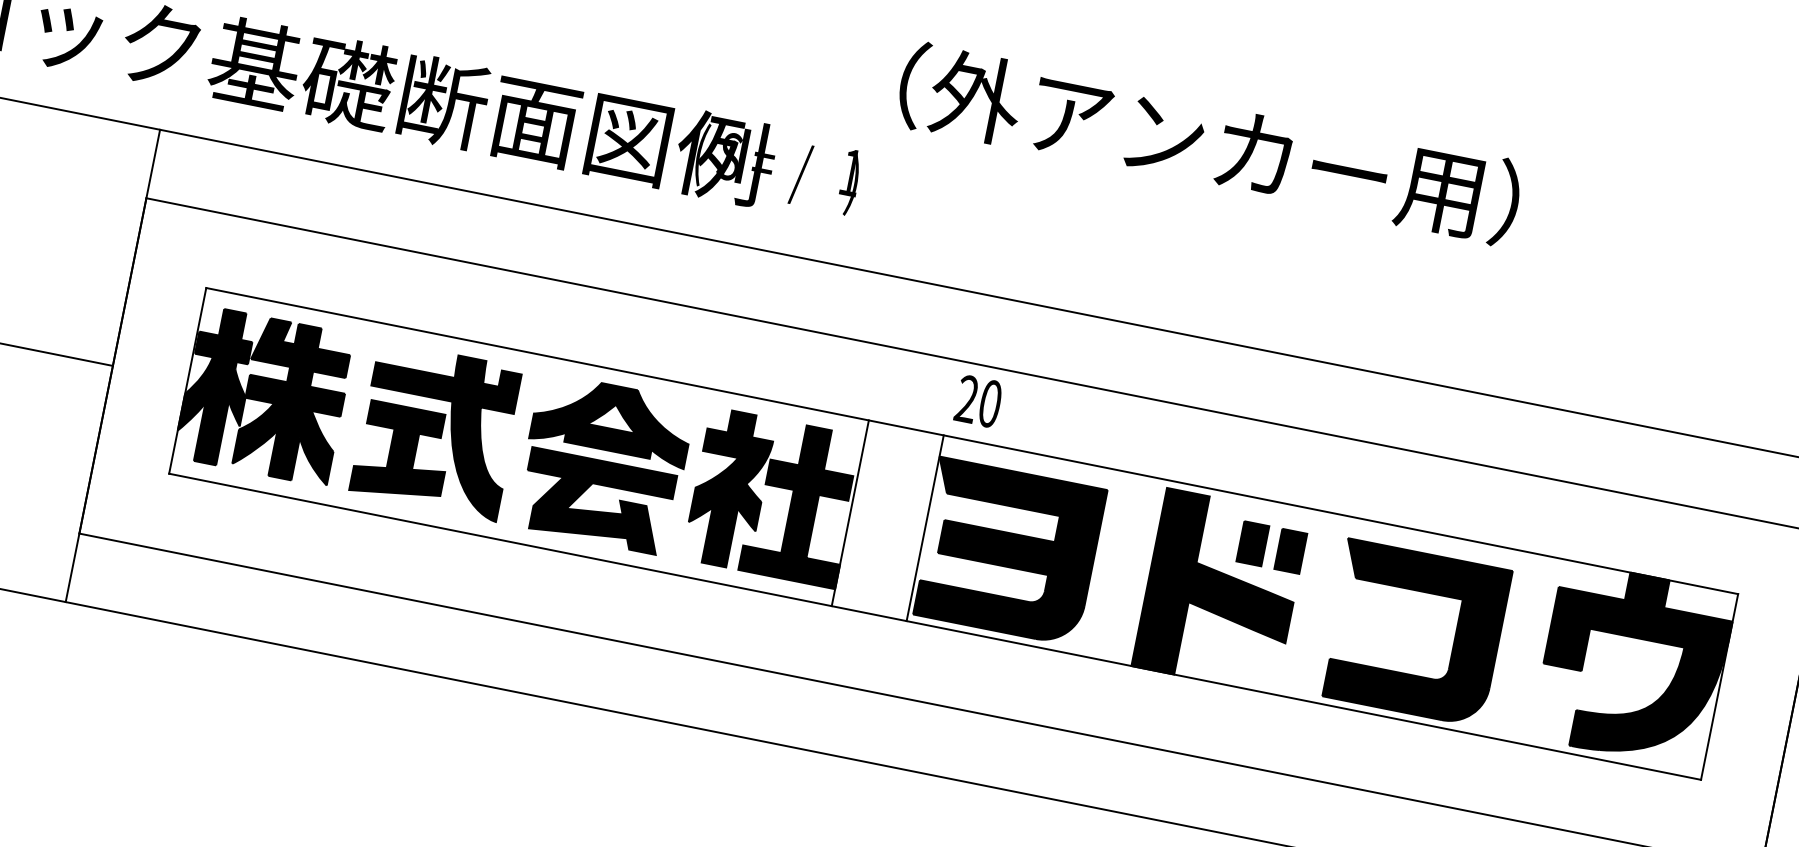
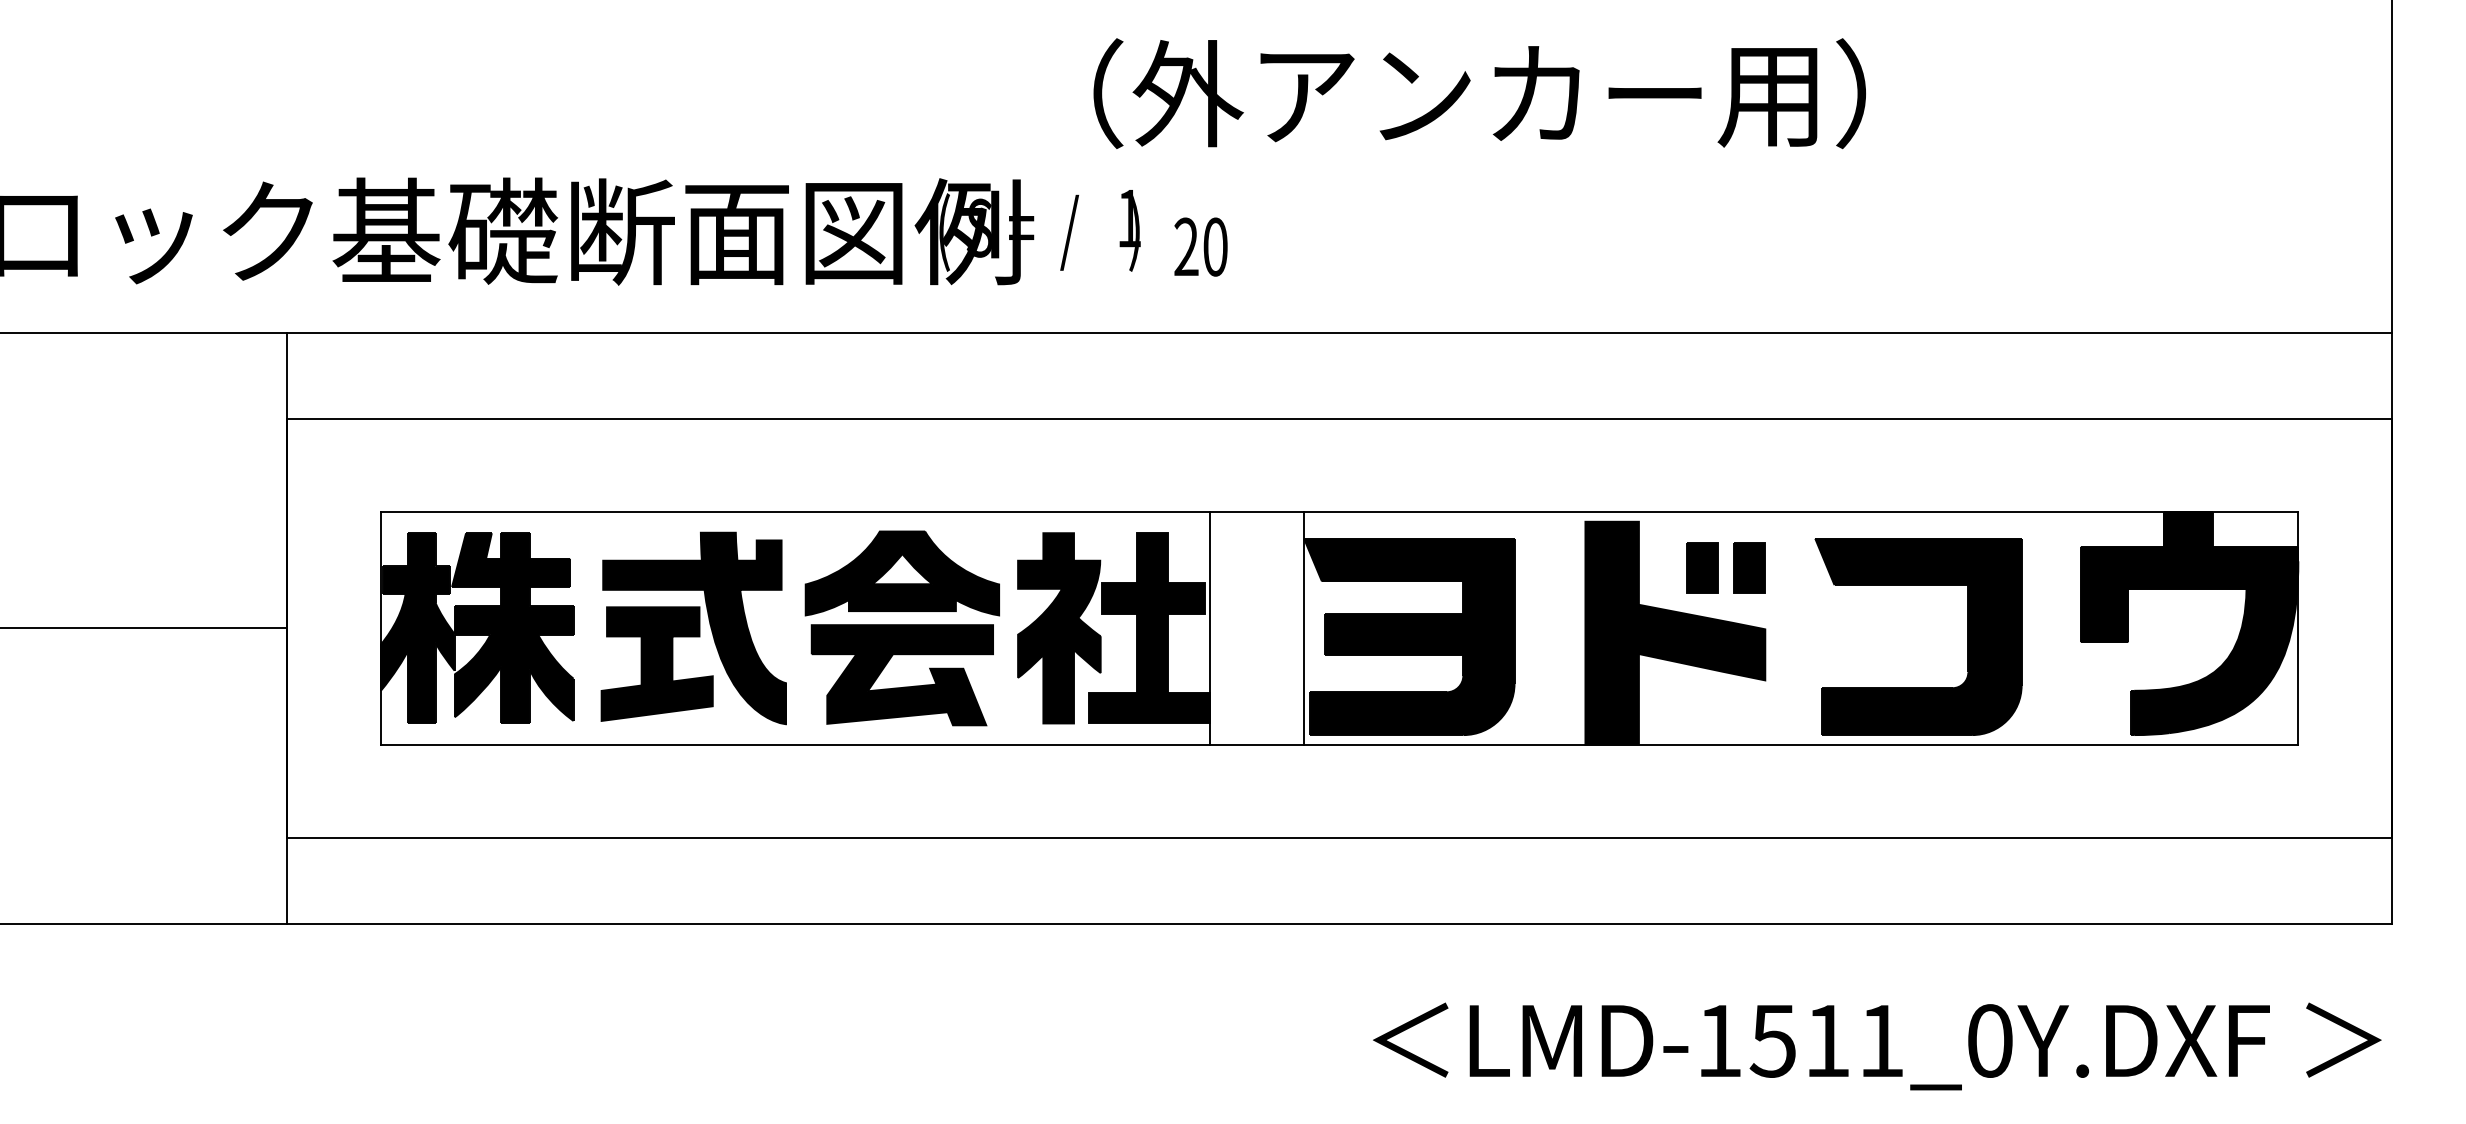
text: (1209, 143) -> (1479, 93), moved
text: (978, 400) -> (1200, 246), moved

